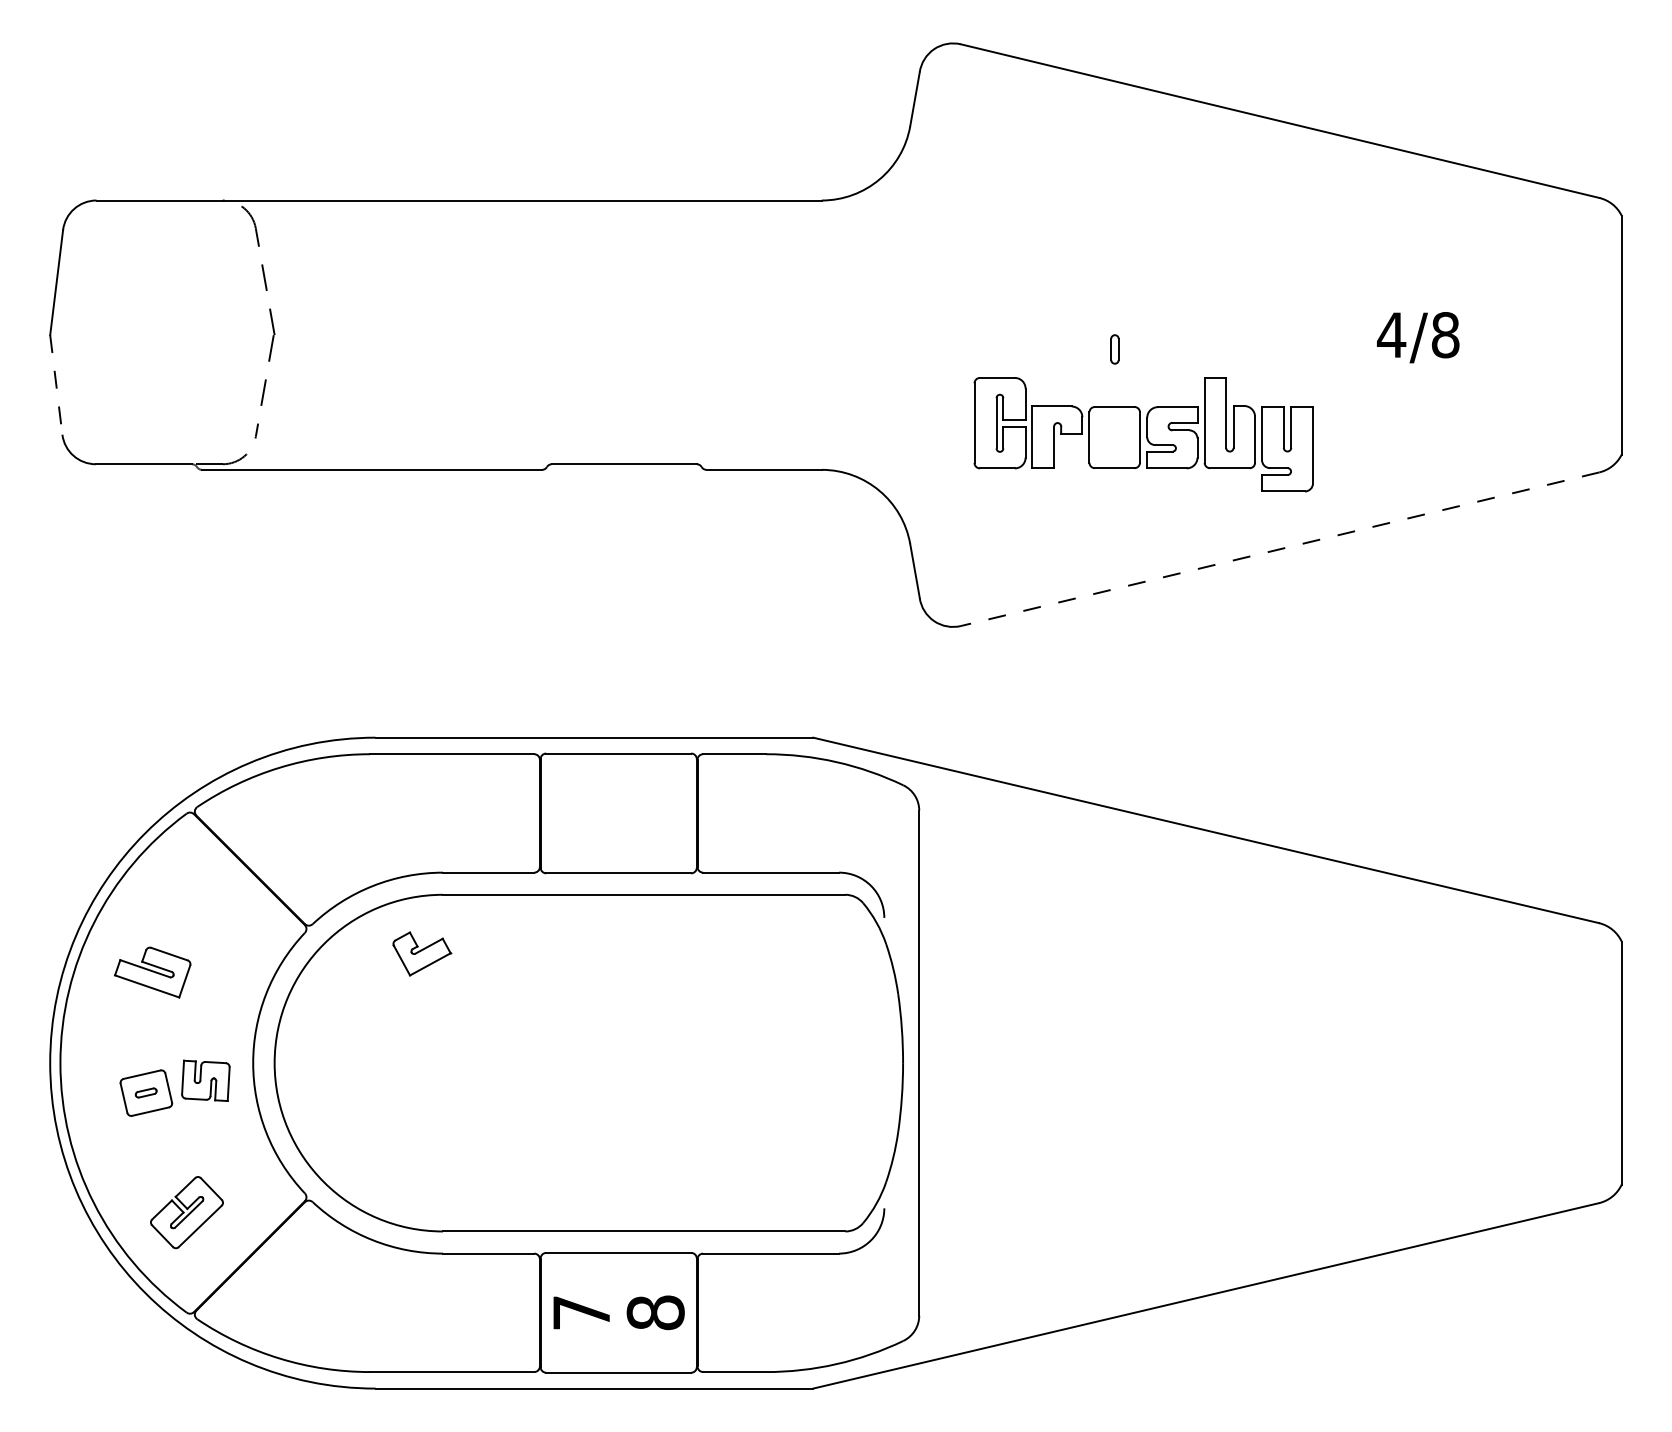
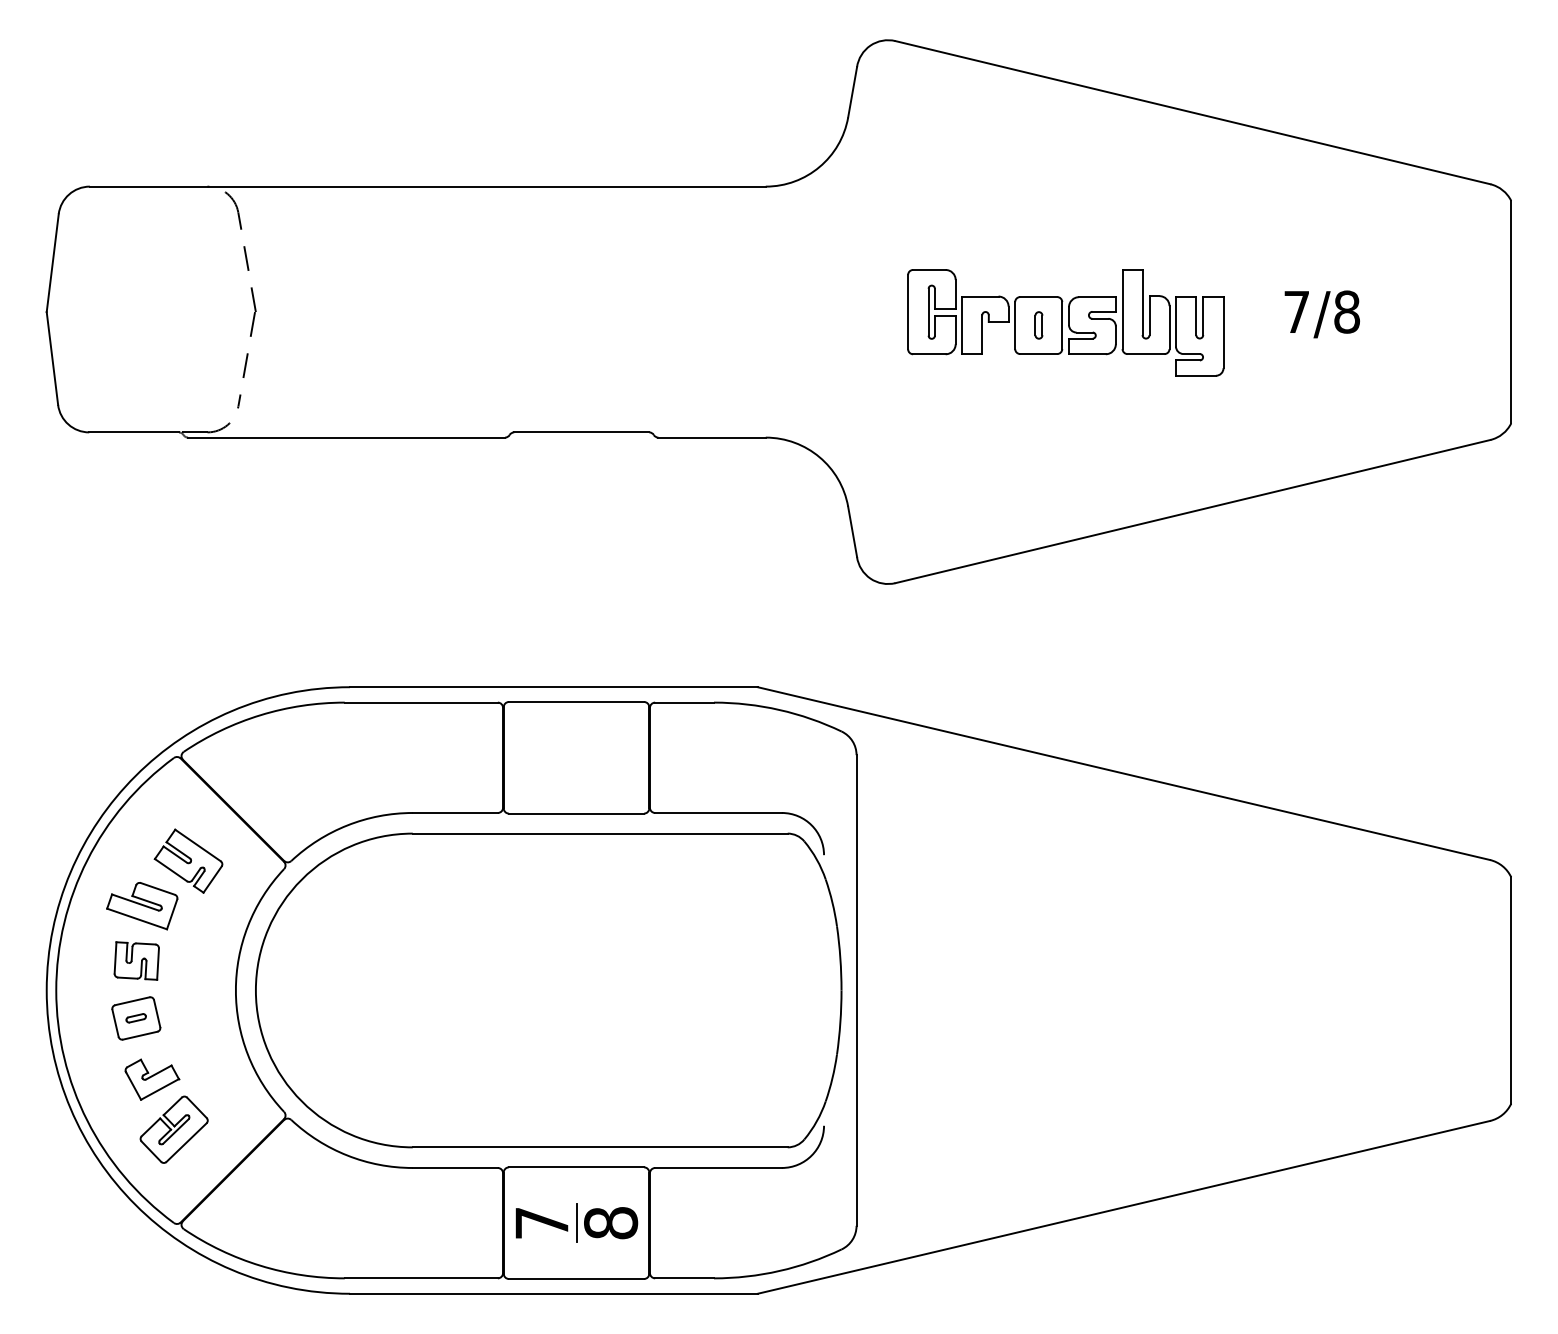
text: (1391, 334) -> (1296, 311), 4/8 -> 7/8
line: (56, 384) -> (52, 358), dashed -> solid
part: (1143, 434) -> (1065, 322), moved
line: (1279, 549) -> (1192, 511), dashed -> solid
part: (202, 923) -> (188, 860), added
part: (422, 953) -> (152, 1079), moved
part: (205, 1080) -> (136, 960), moved
line: (618, 1312) -> (576, 1222), added

